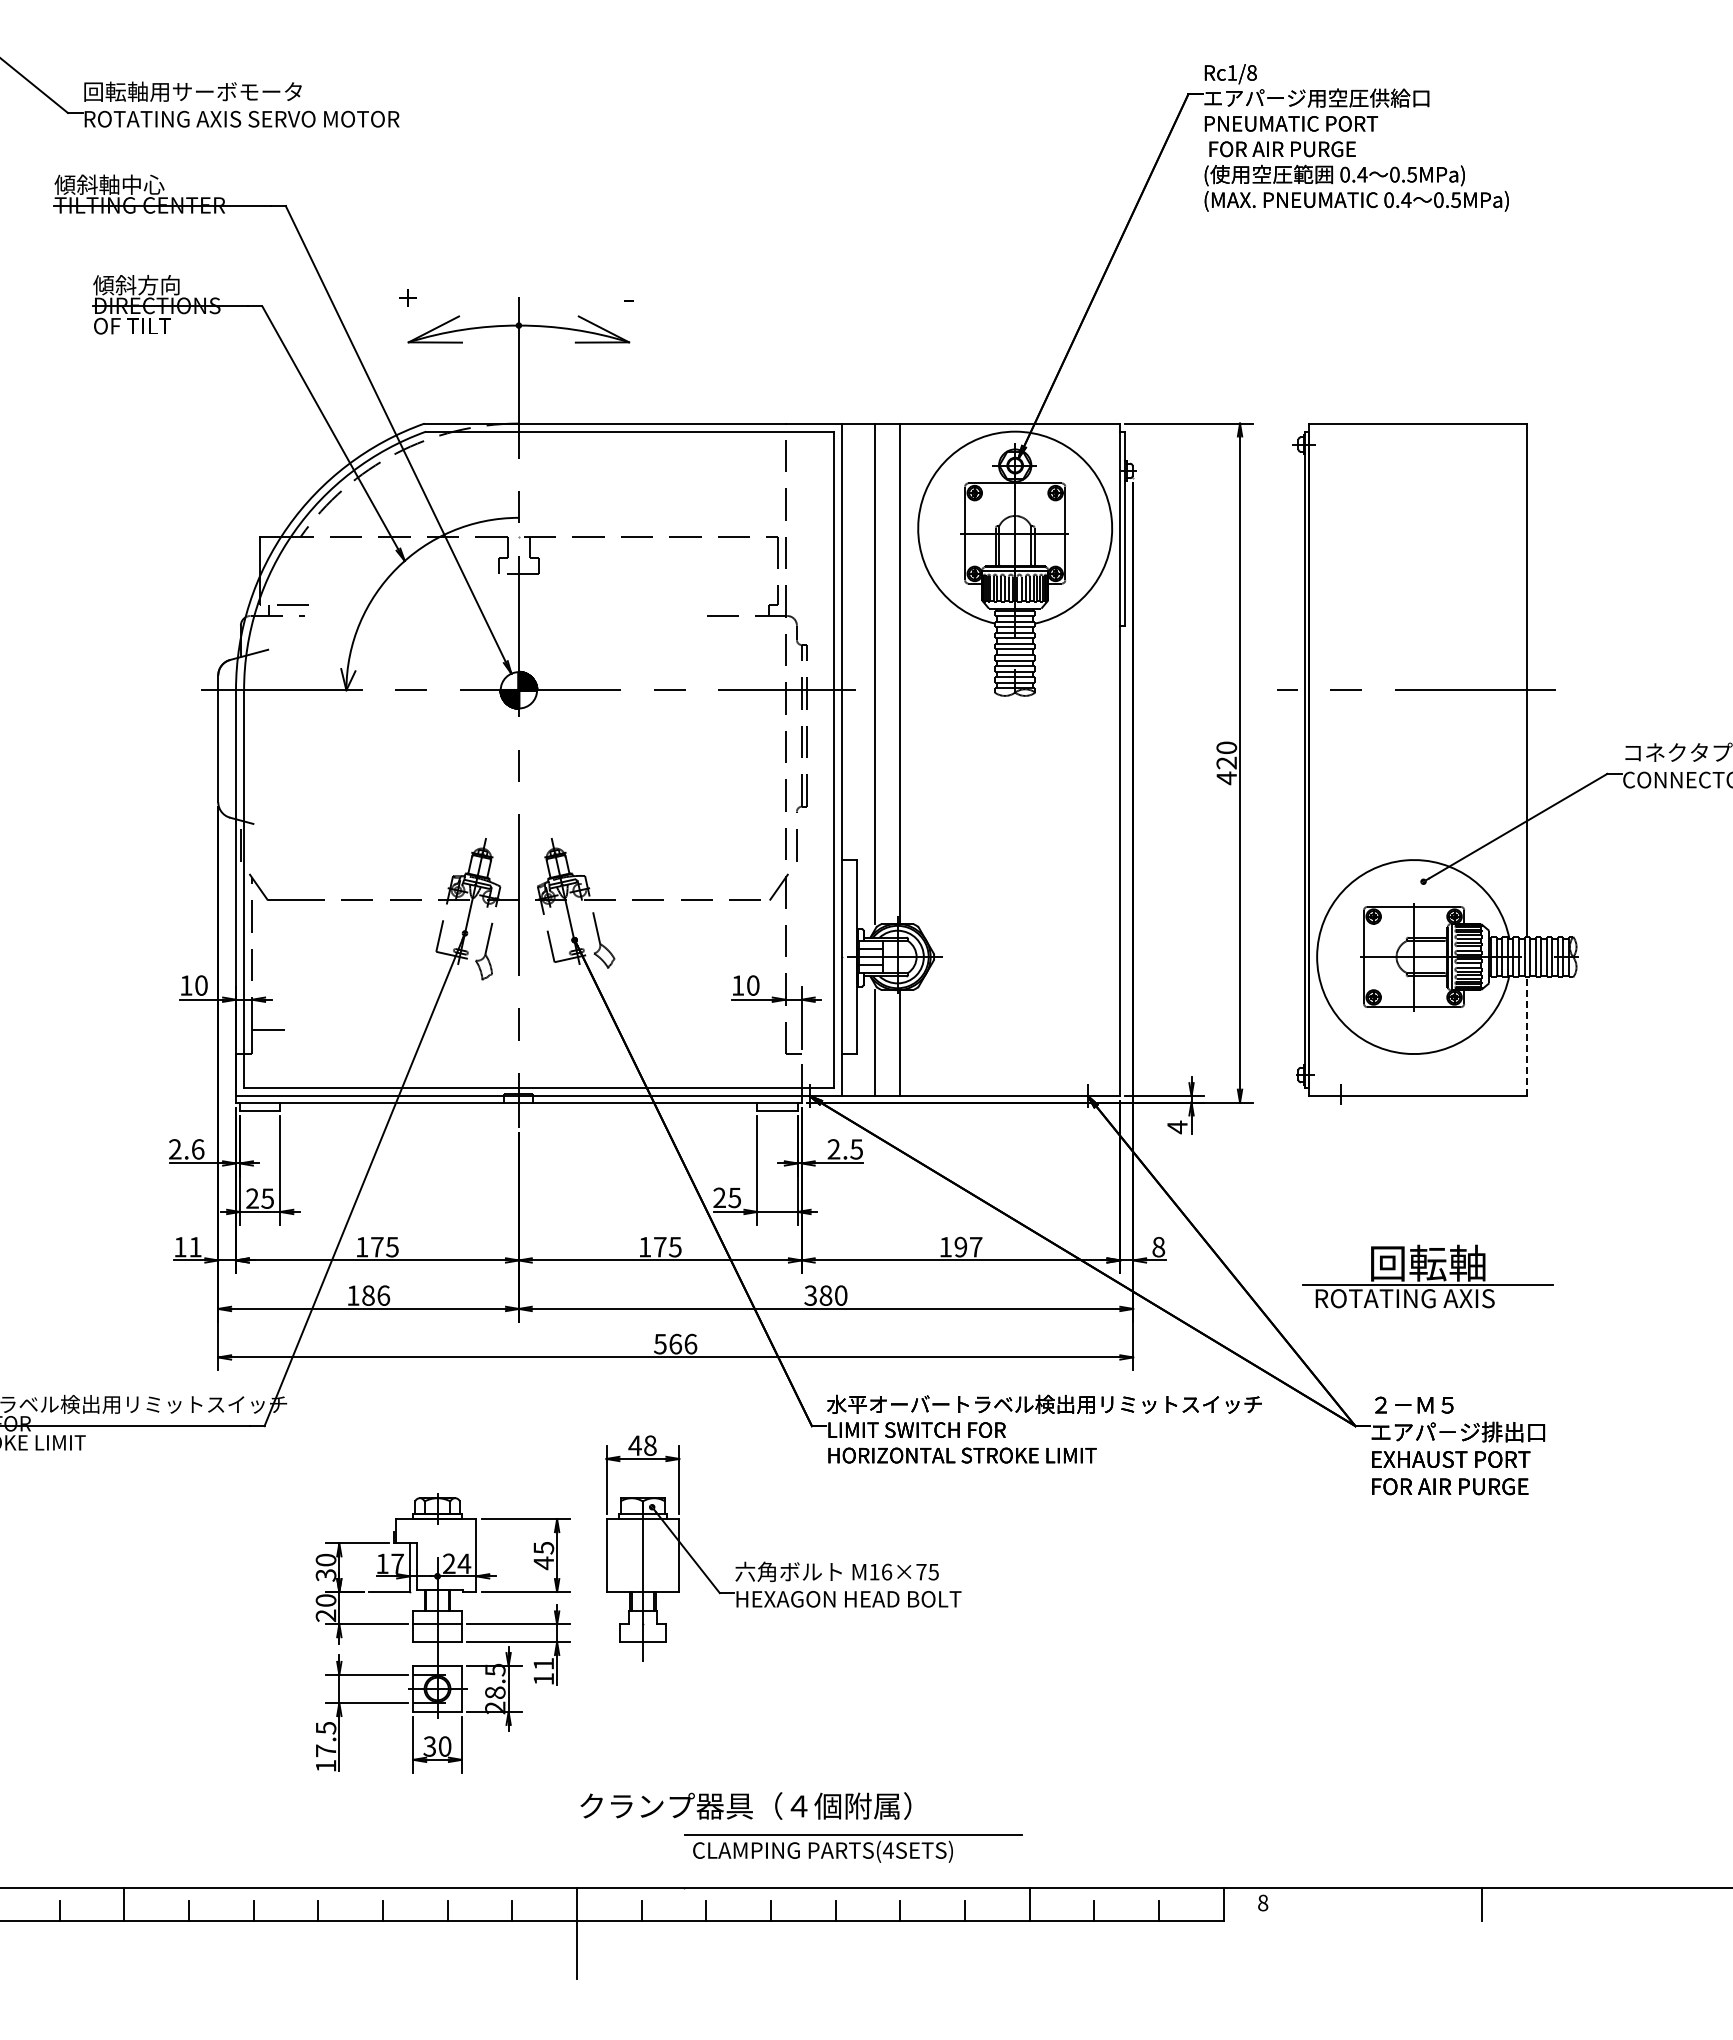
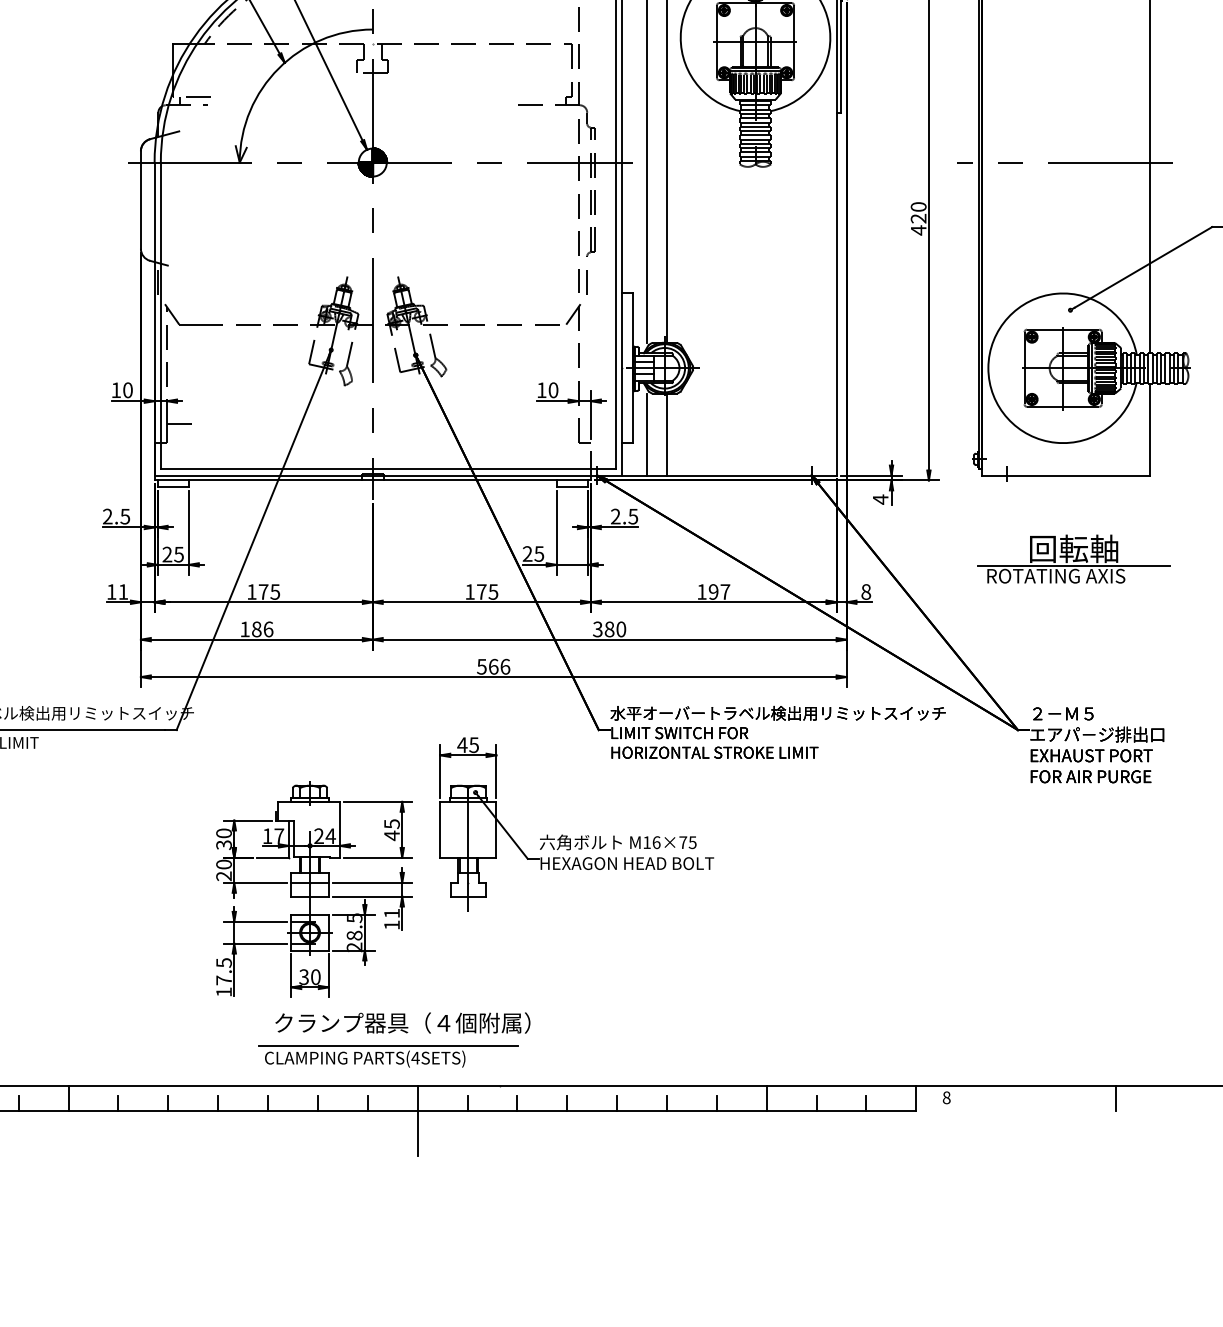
line: (1527, 1036) -> (1150, 429), dashed -> solid
text: (197, 1149) -> (124, 516), 2.6 -> 2.5
part: (1427, 1276) -> (1073, 559), moved
text: (649, 1445) -> (473, 744), 48 -> 45
text: (745, 1805) -> (402, 1022), moved
part: (853, 1848) -> (388, 1056), moved

